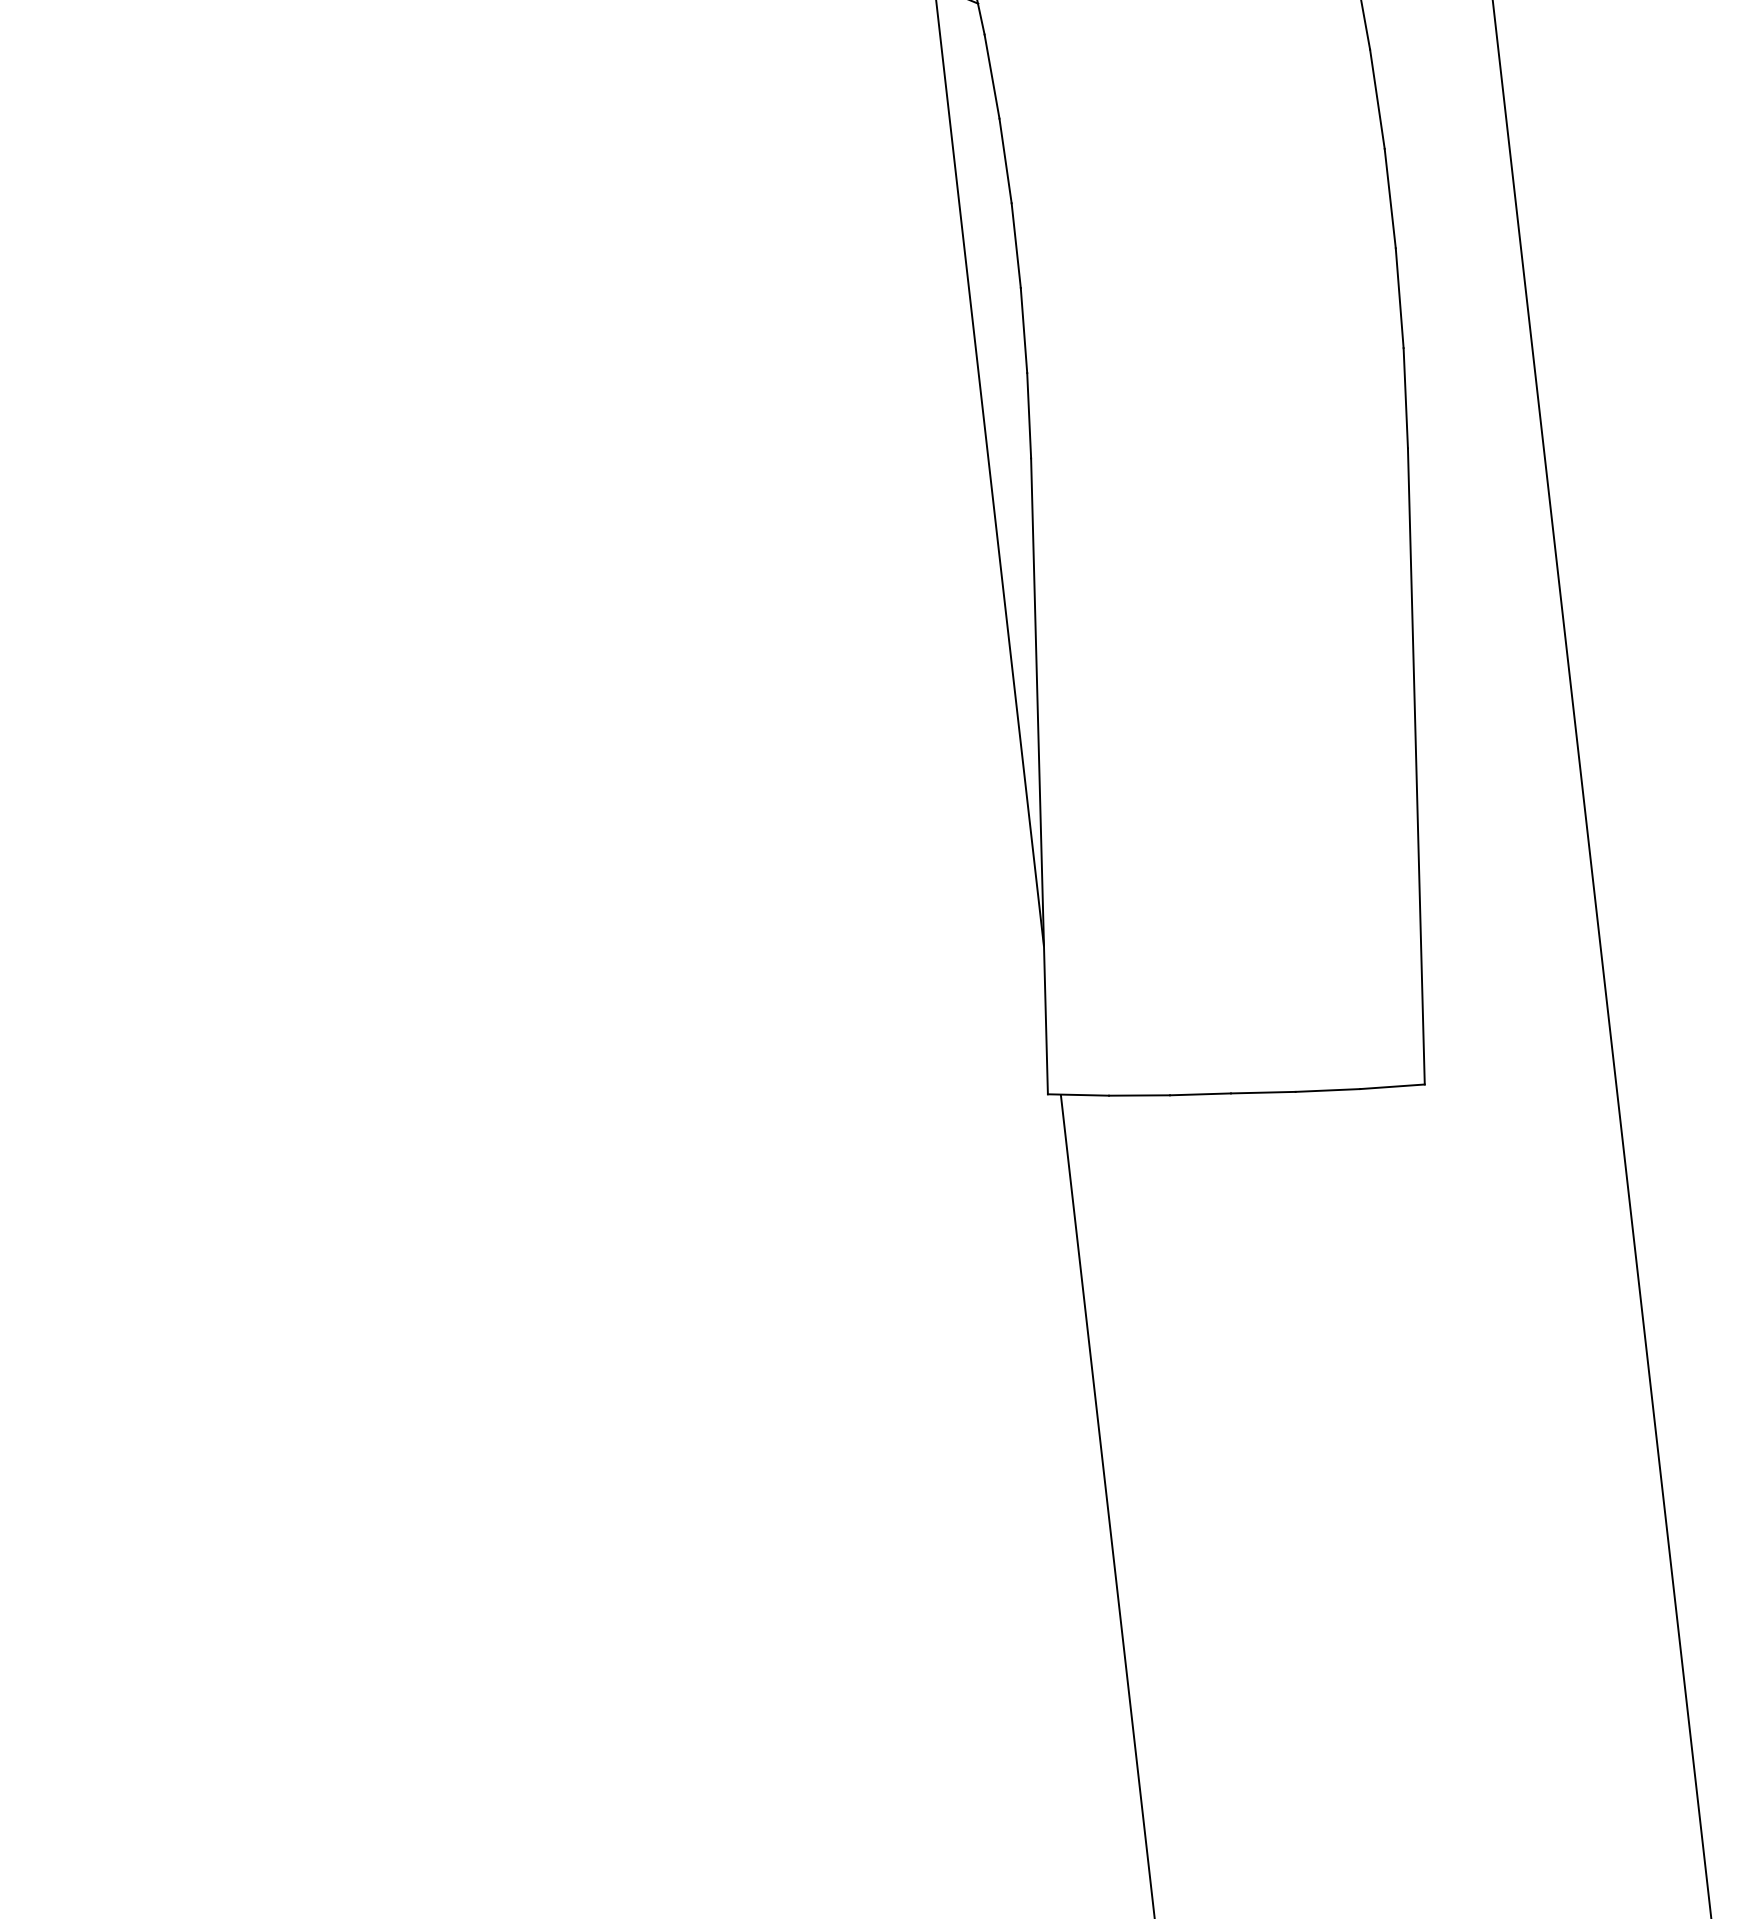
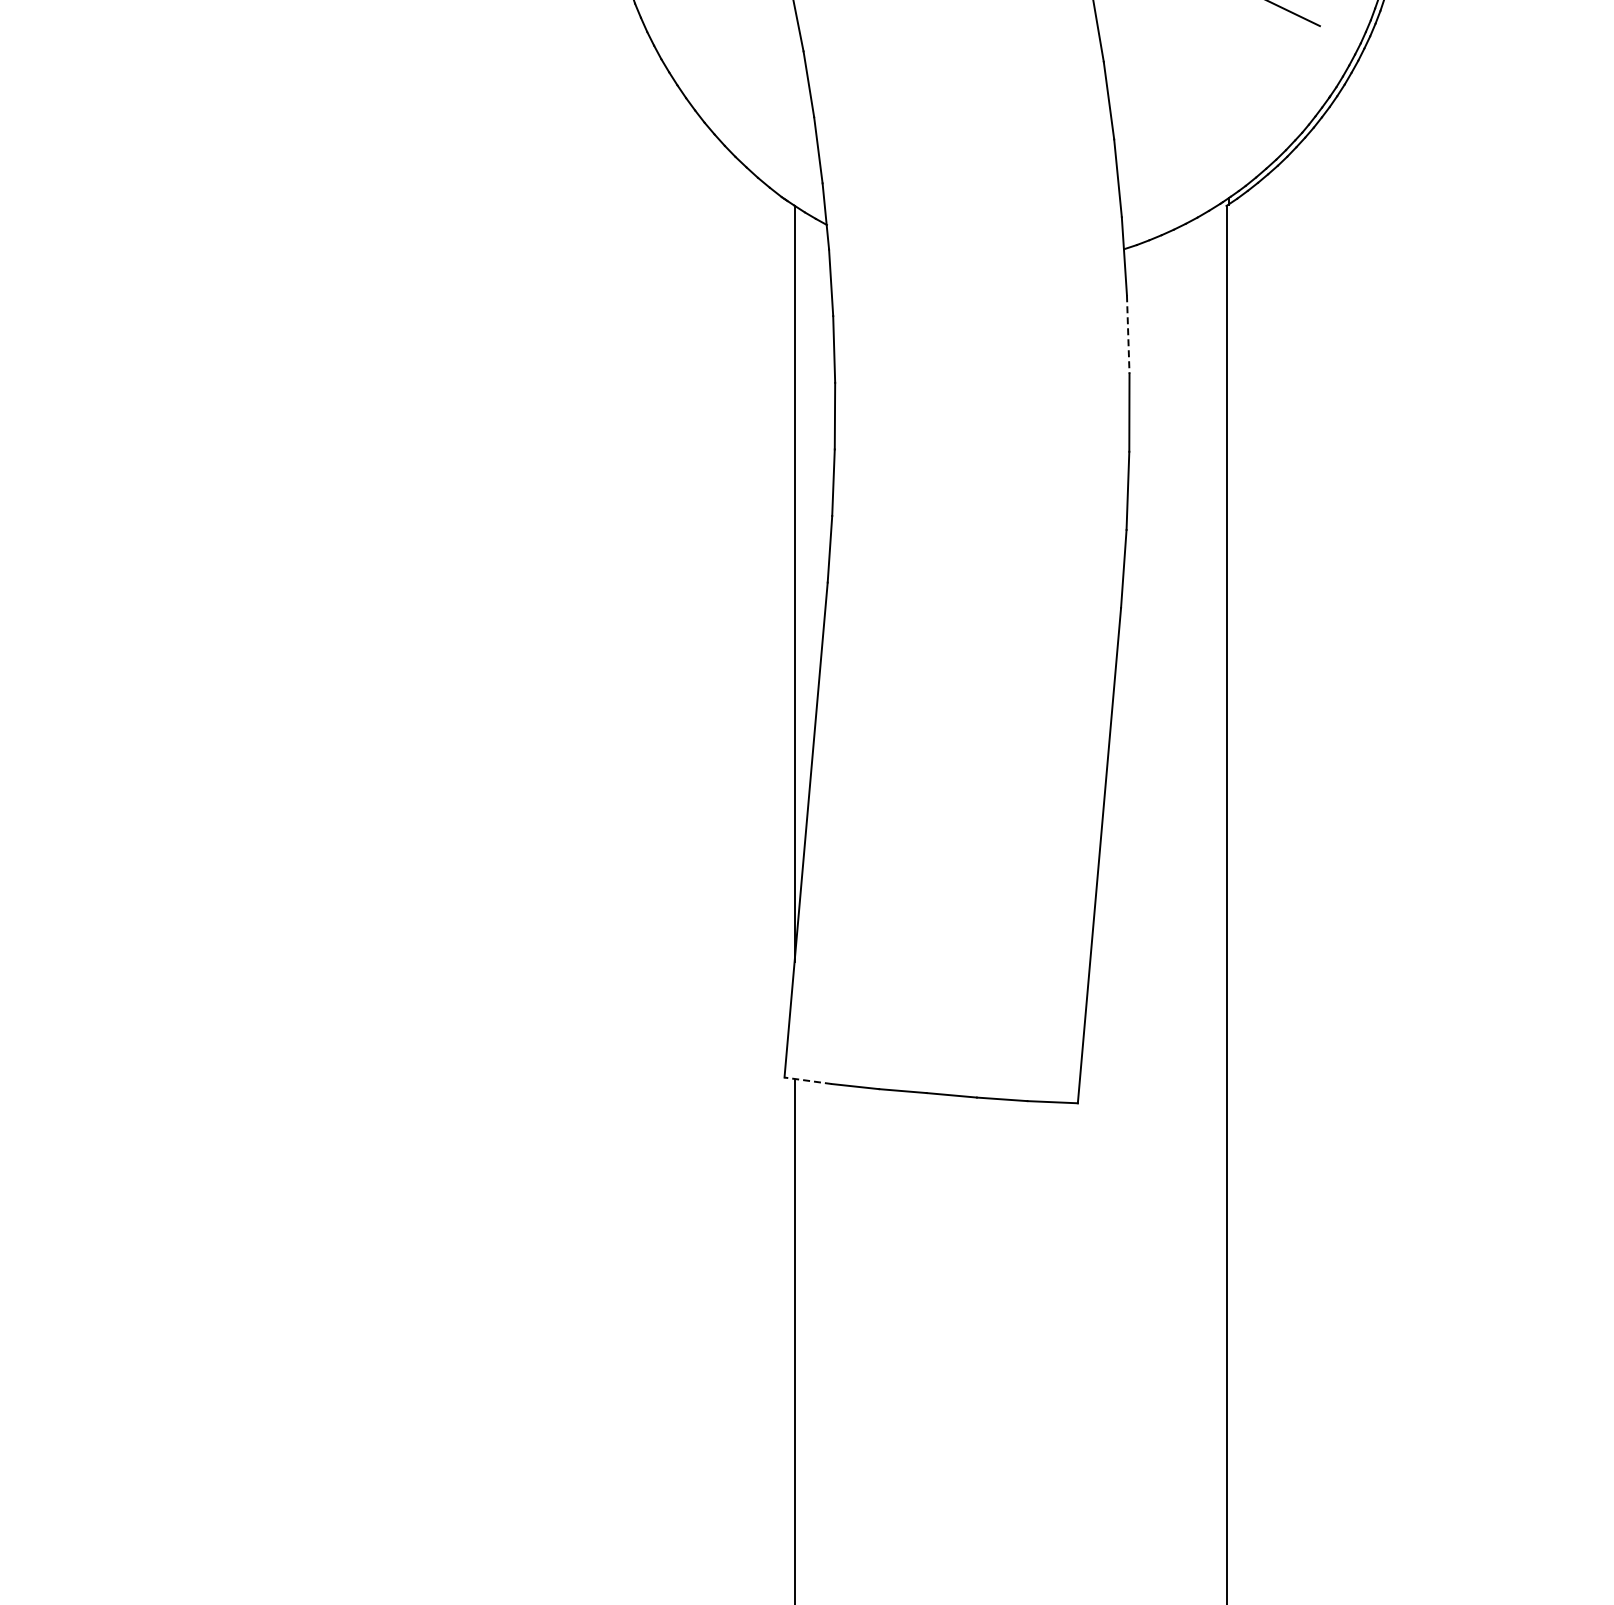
line: (1377, 99) -> (1128, 334), solid -> dashed
line: (1078, 1094) -> (808, 1080), solid -> dashed

